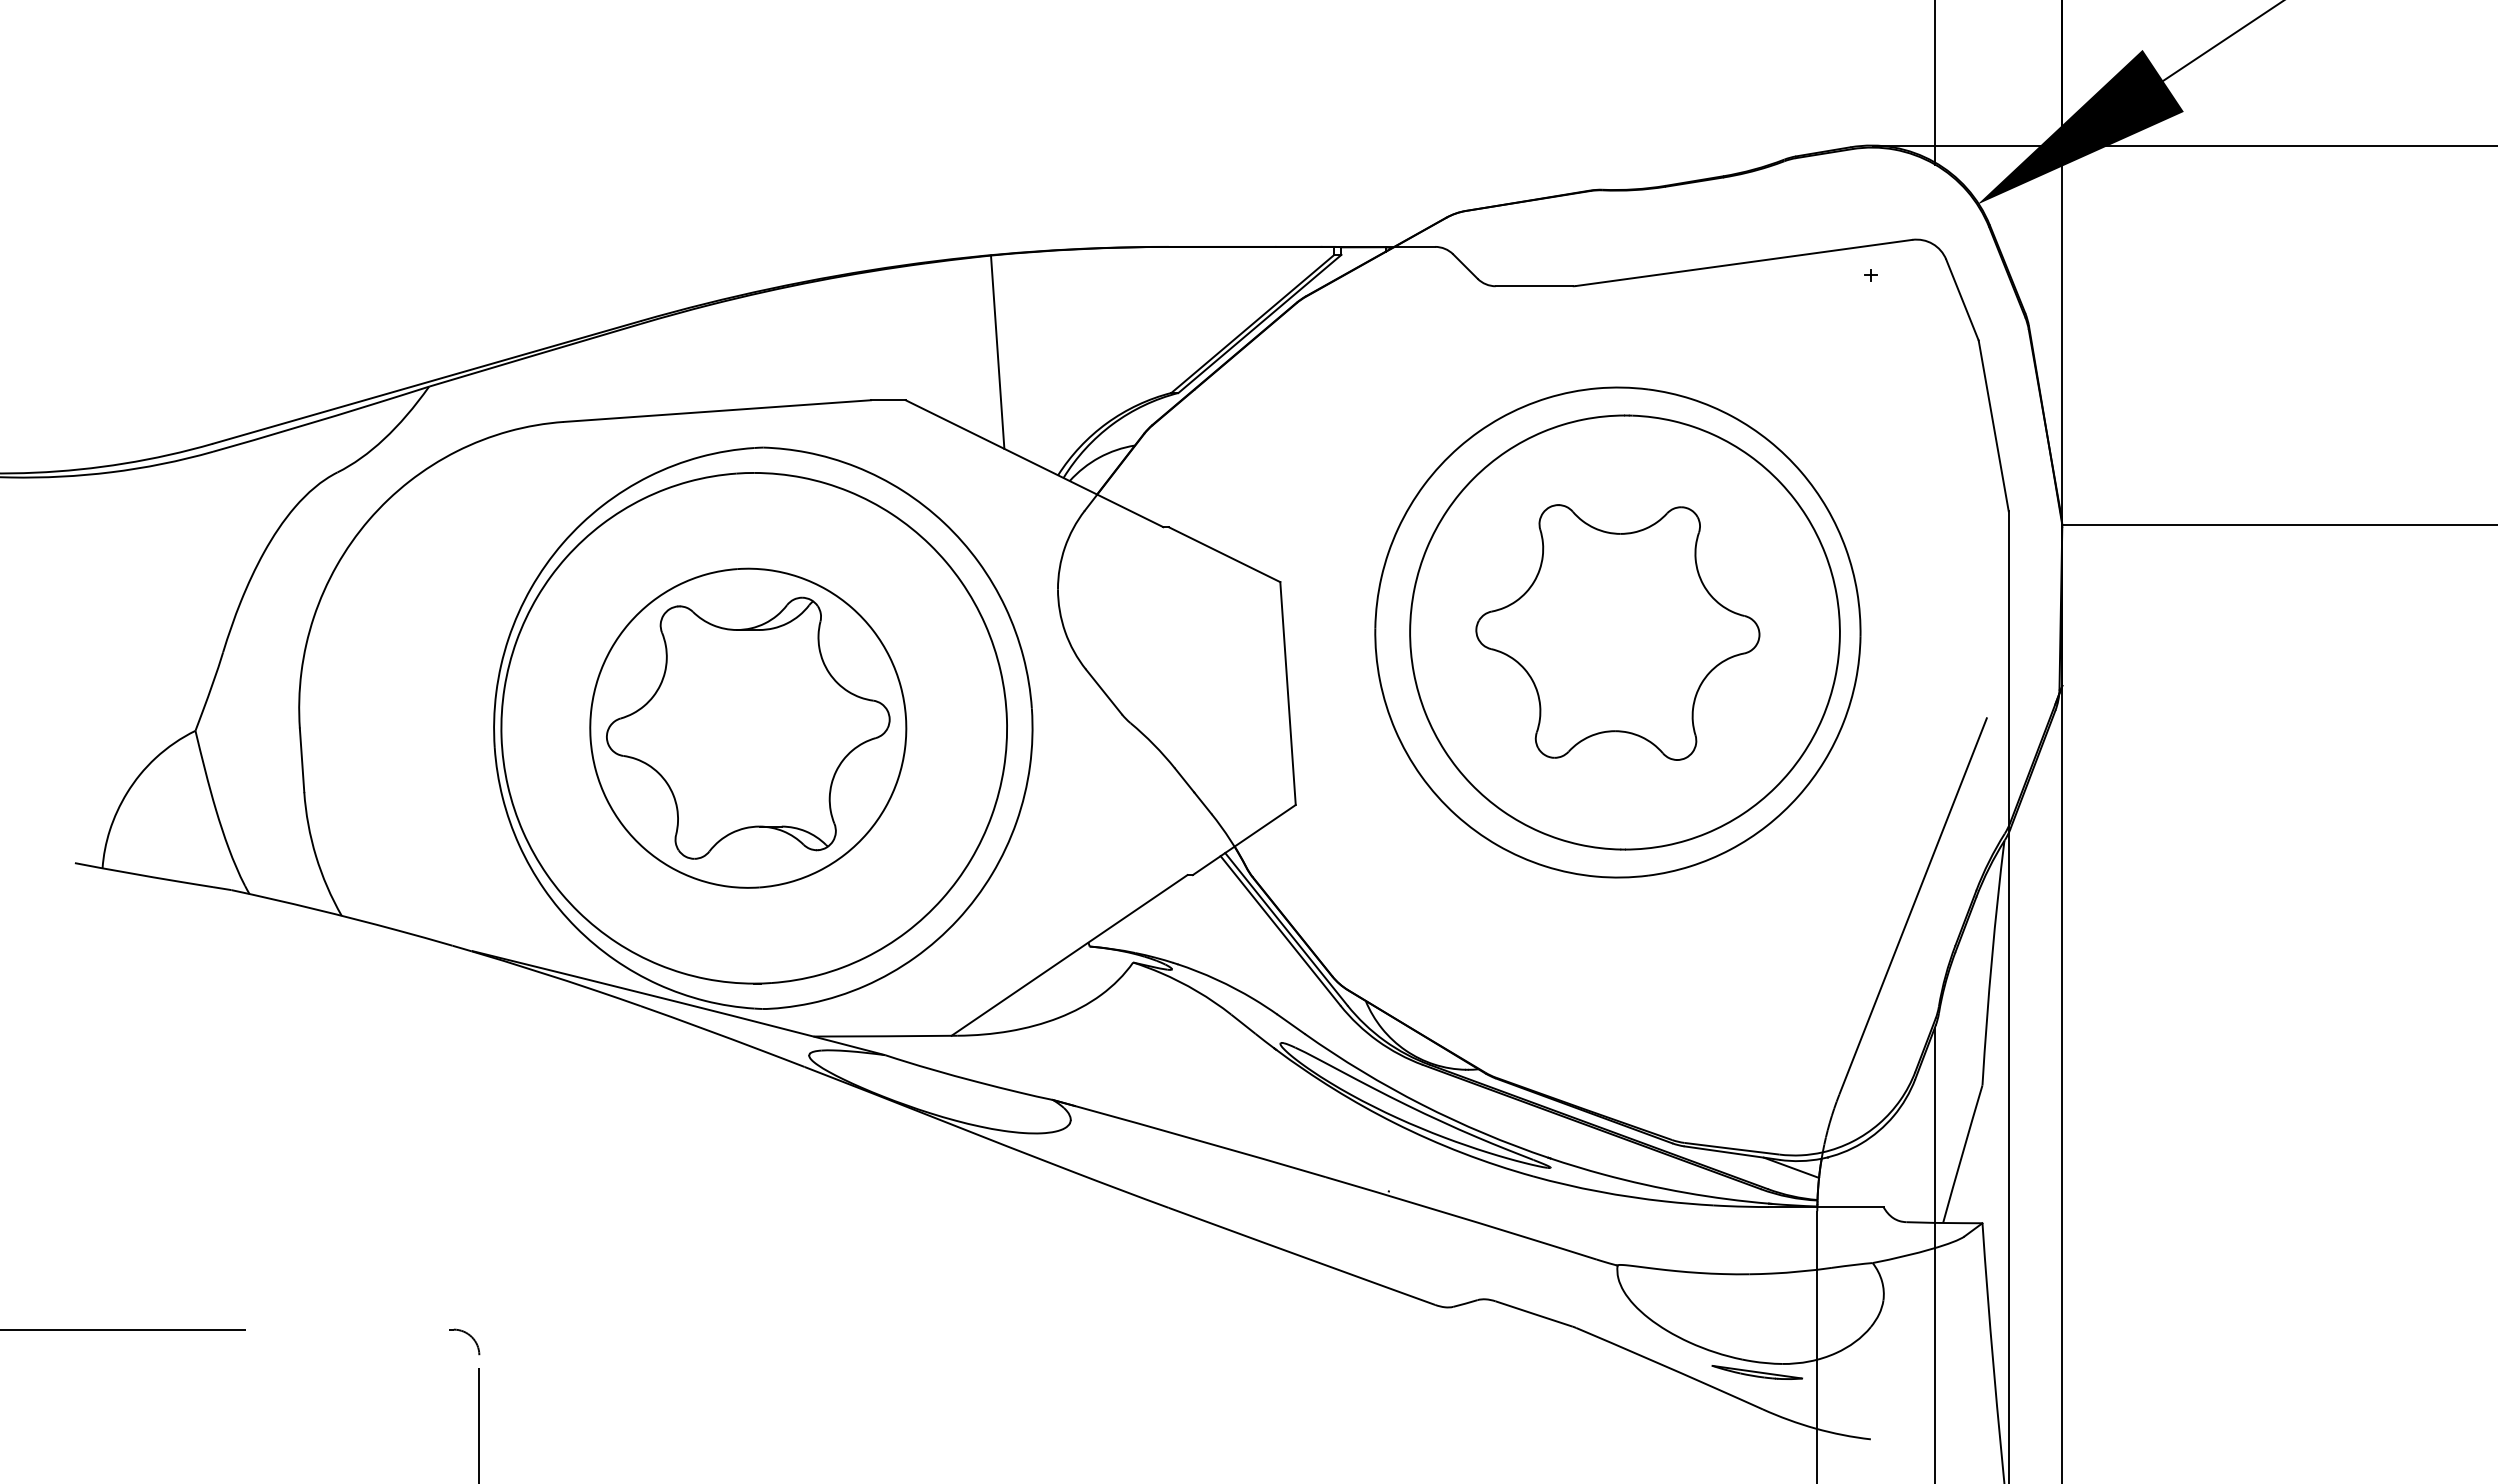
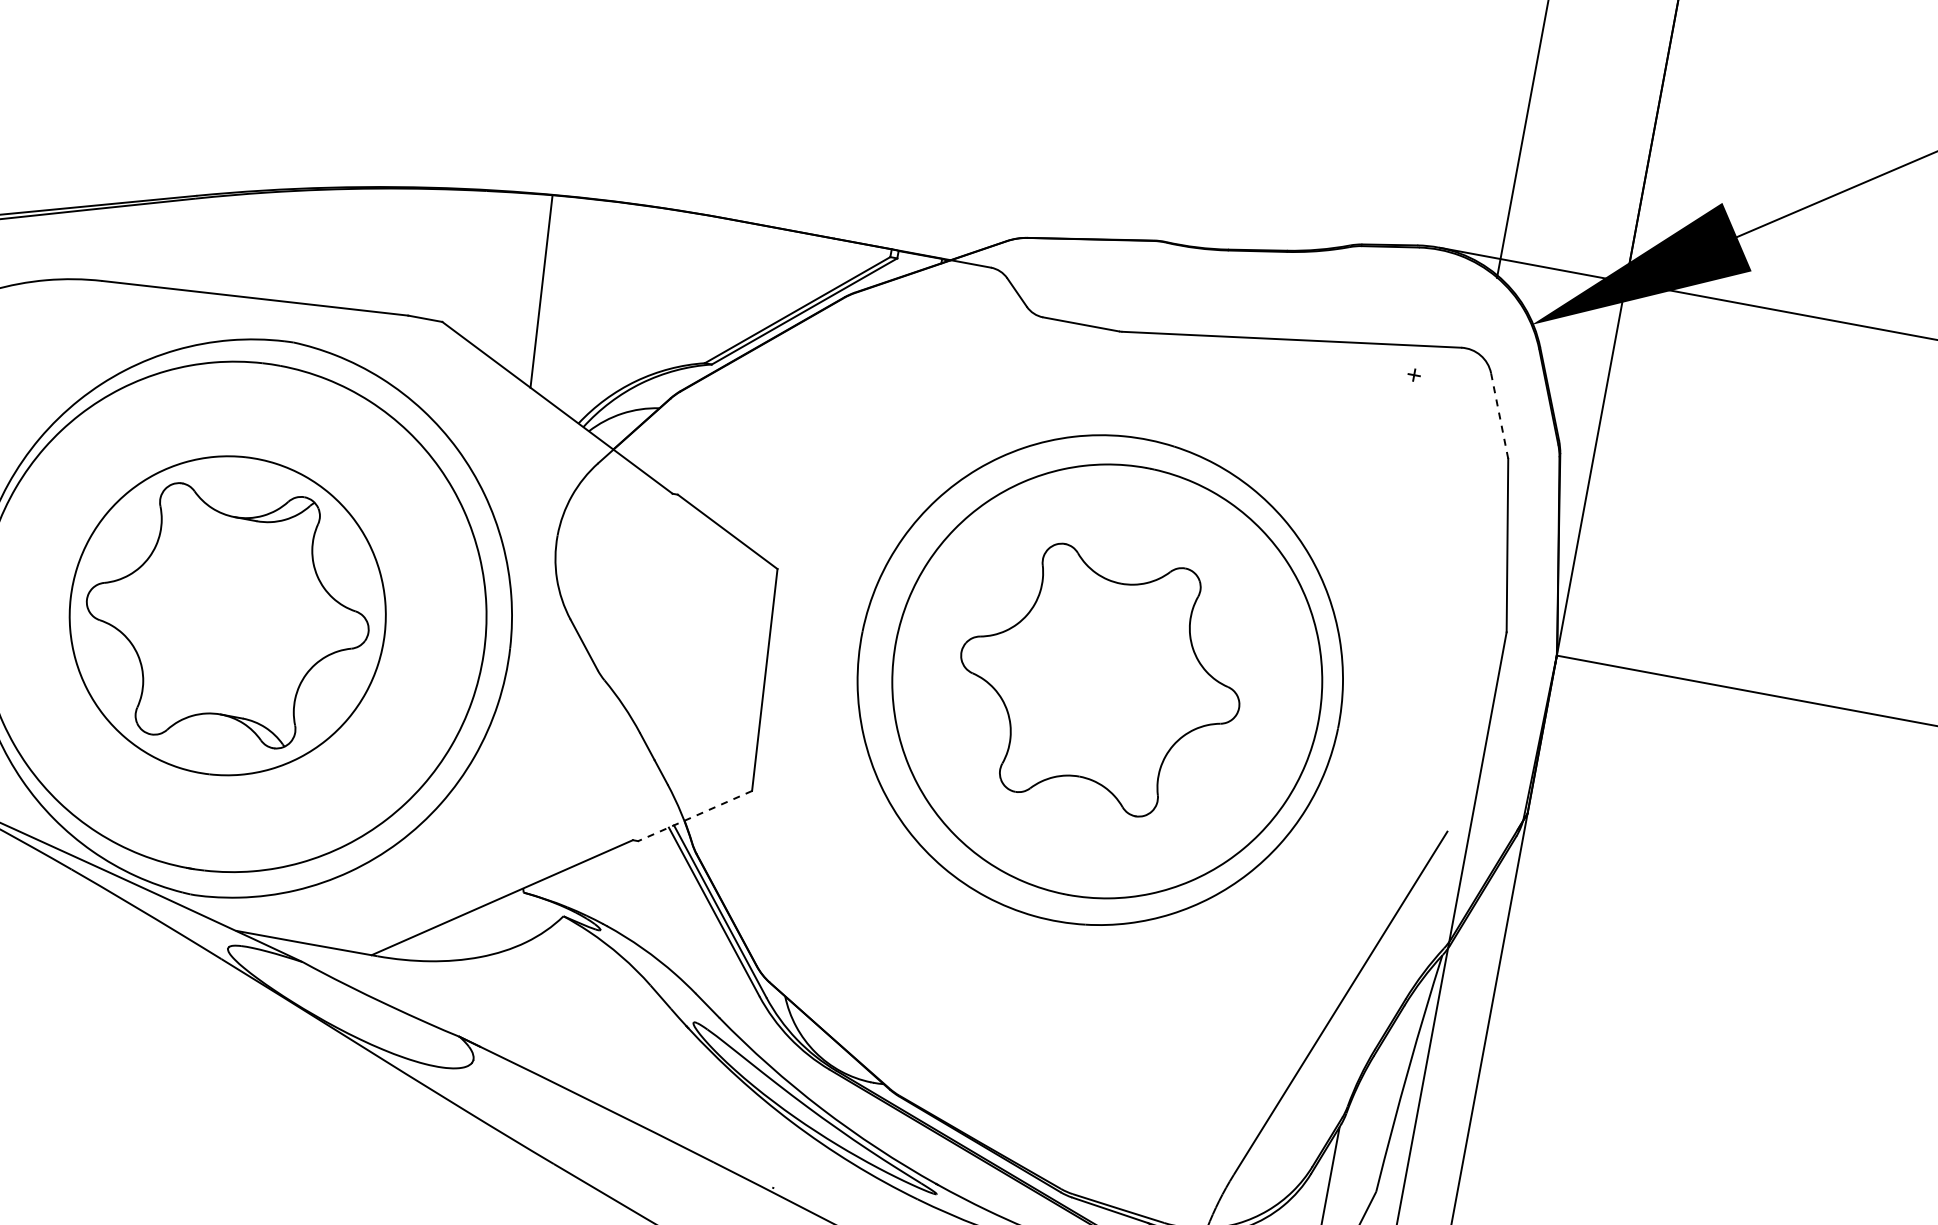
line: (1962, 300) -> (1499, 416), solid -> dashed
line: (1243, 840) -> (694, 816), solid -> dashed

